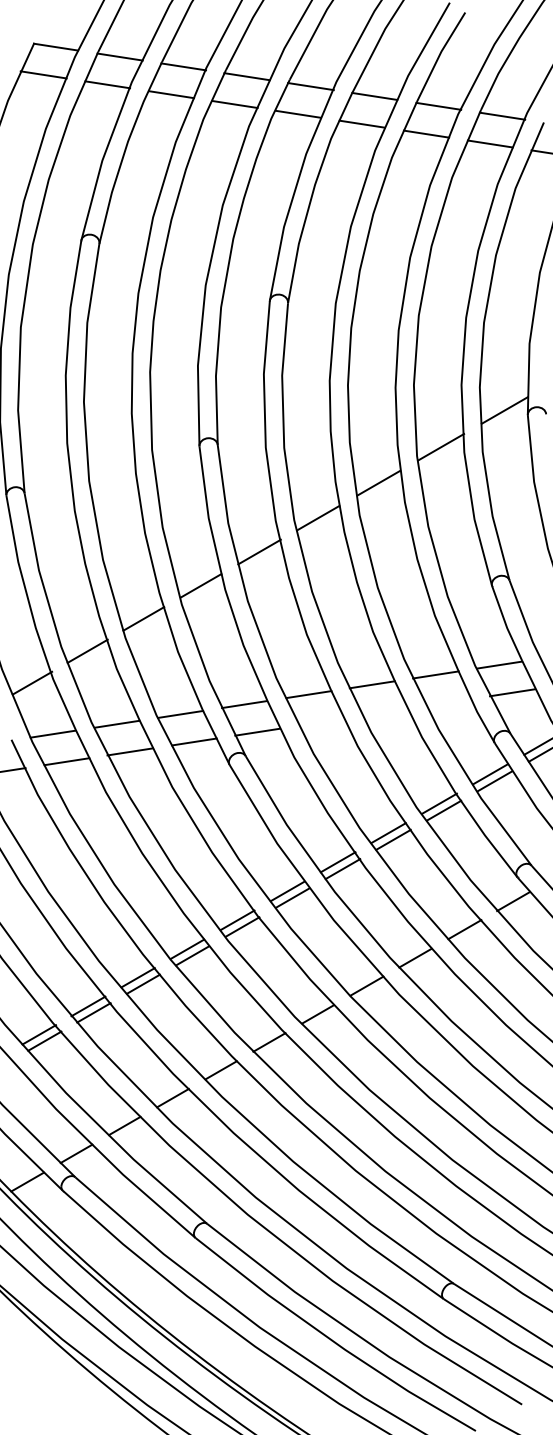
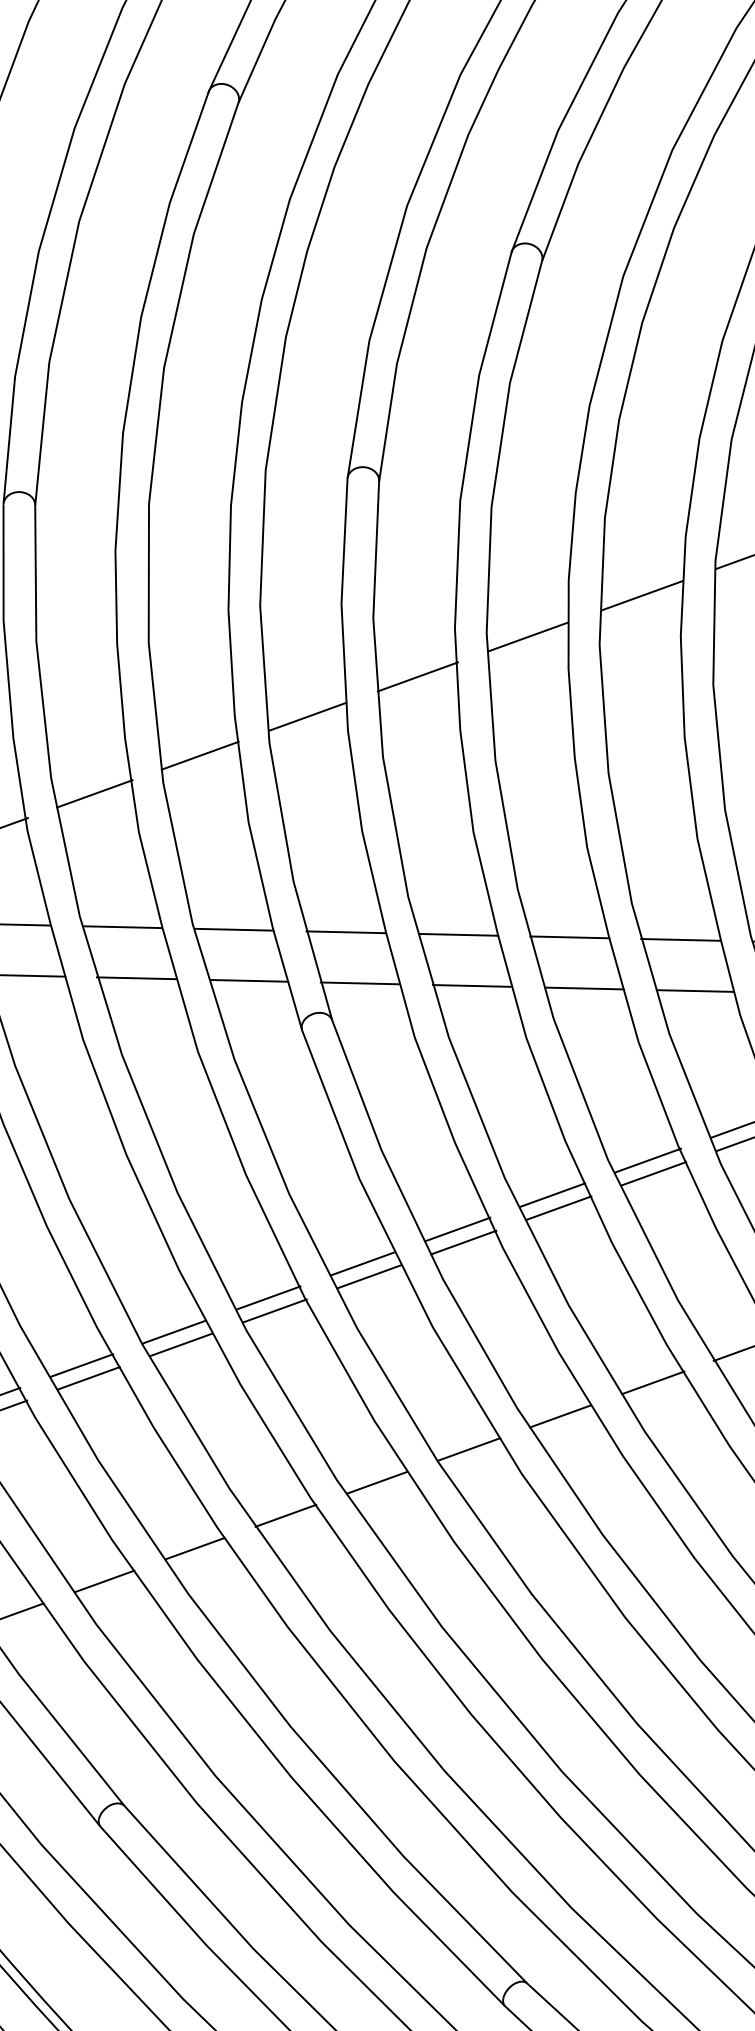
line: (448, 702) -> (694, 990), added
line: (385, 711) -> (584, 986), added
line: (321, 721) -> (472, 984), added

